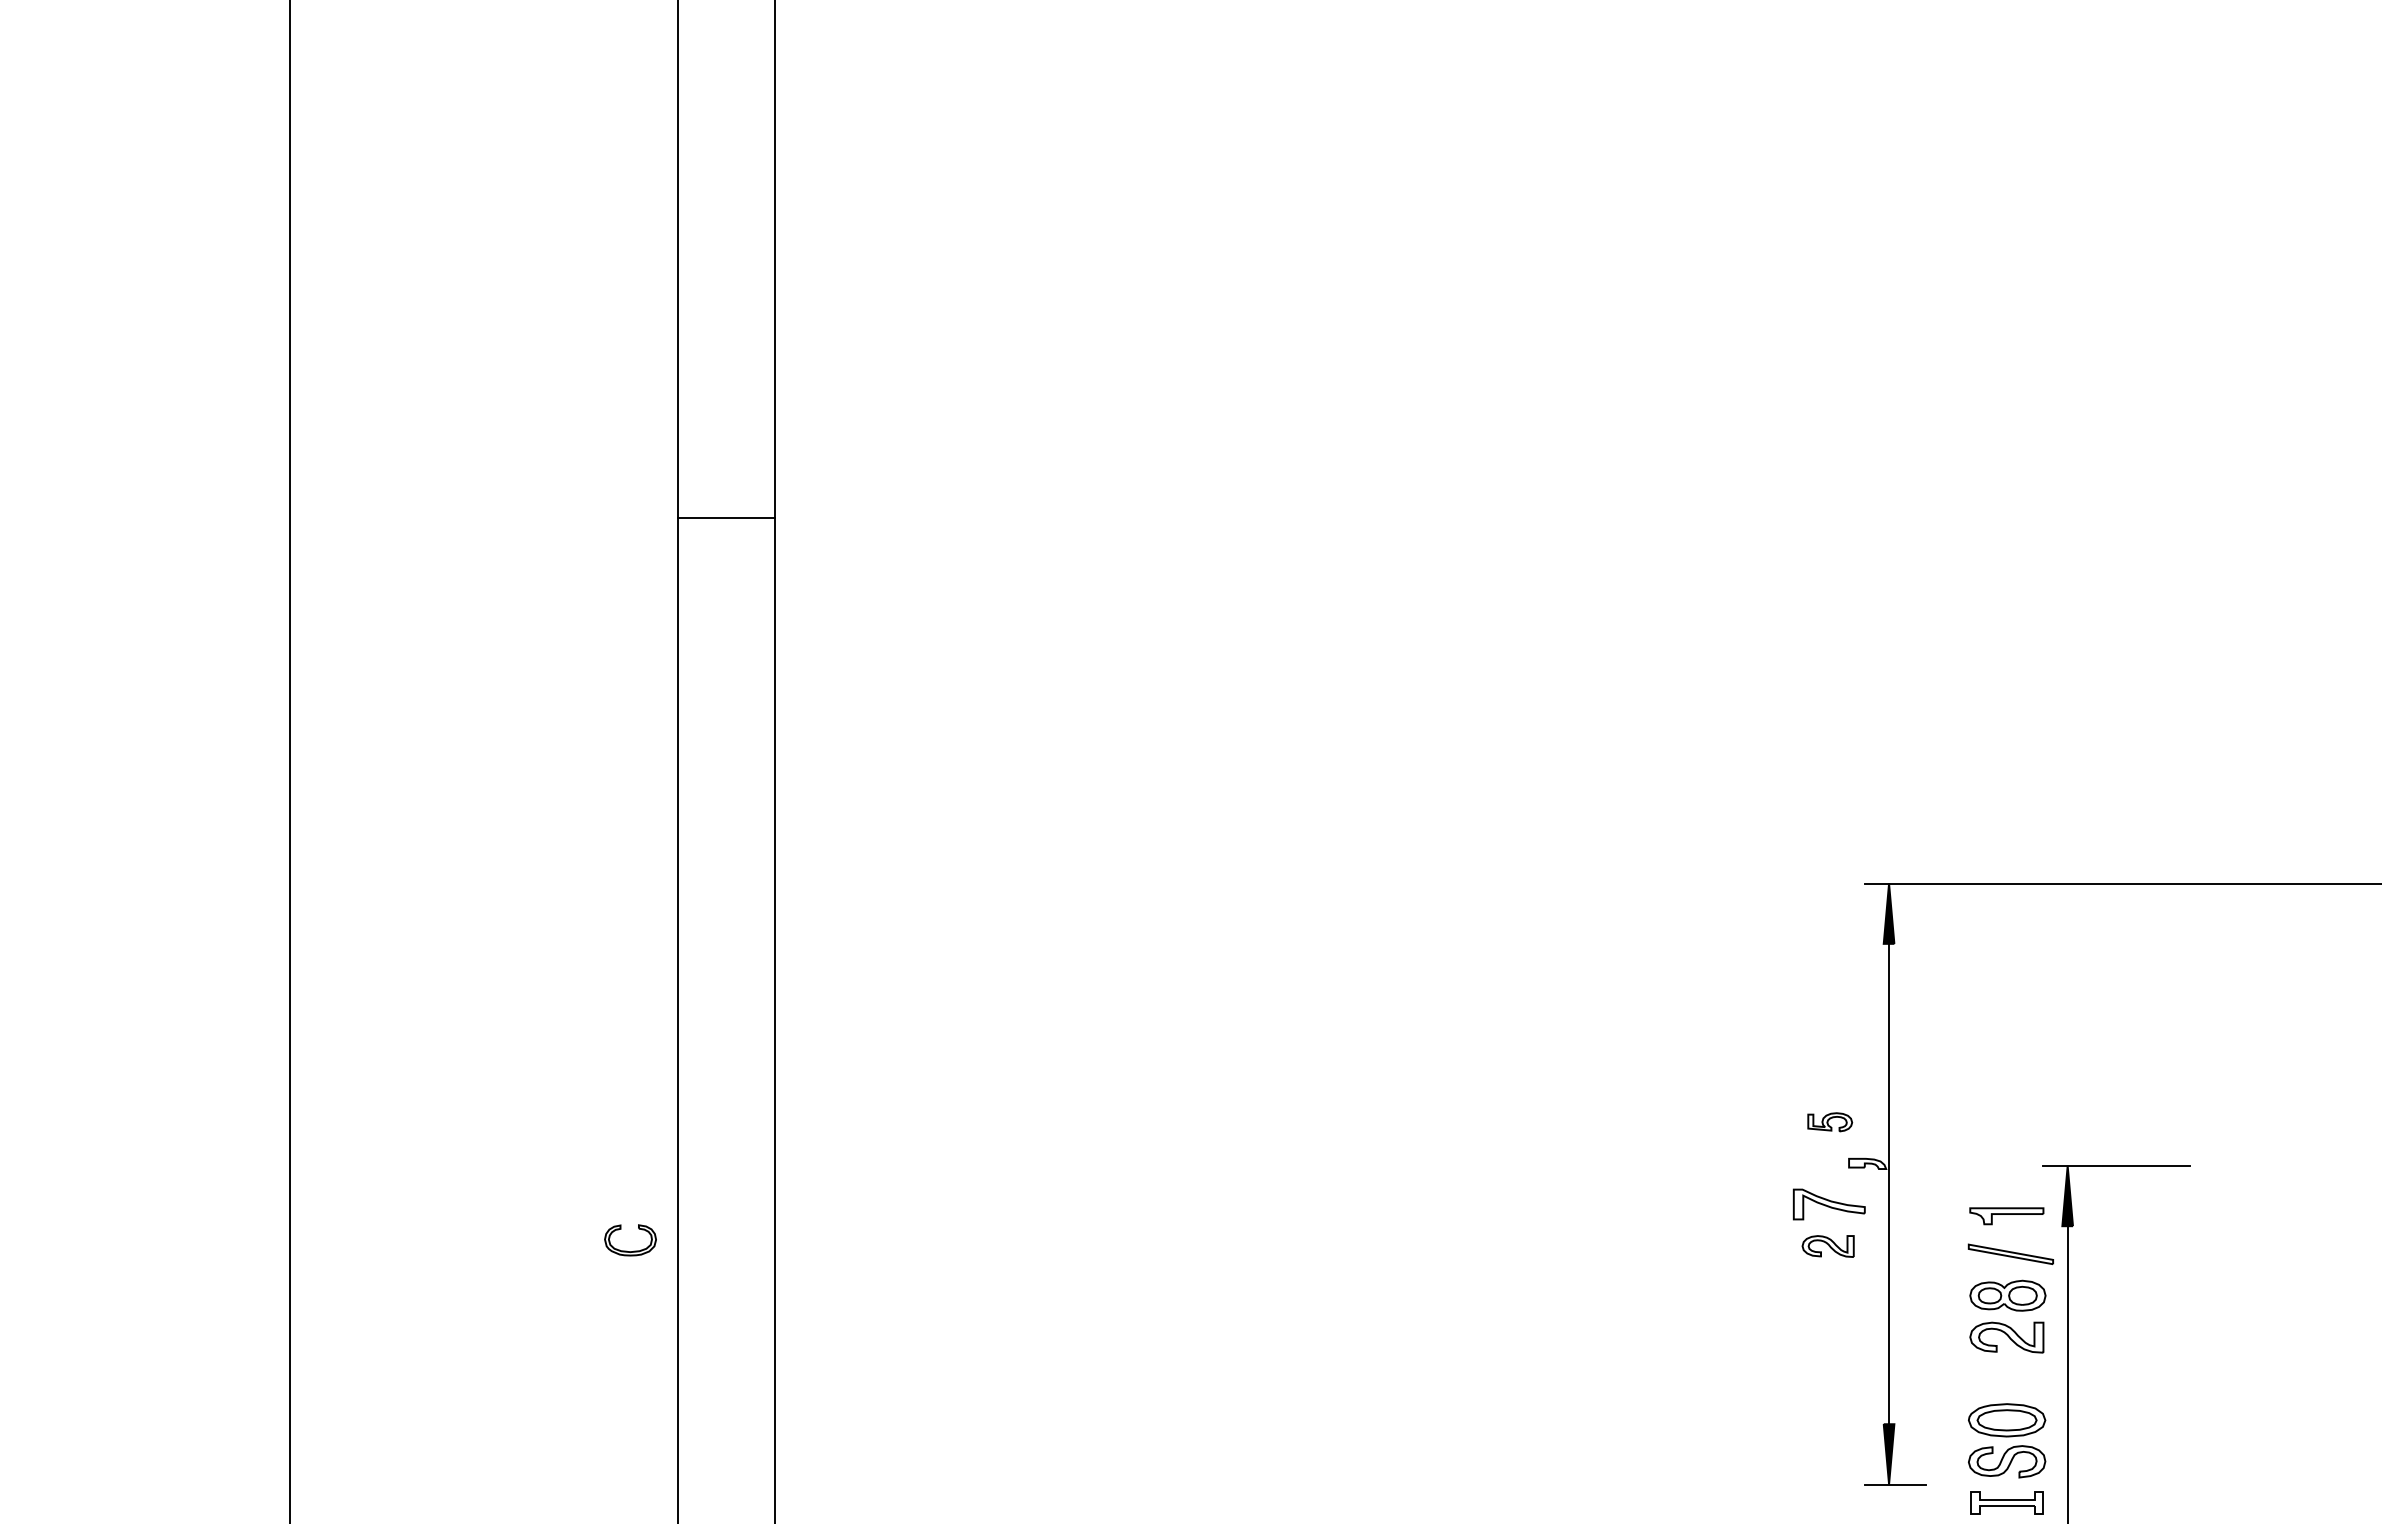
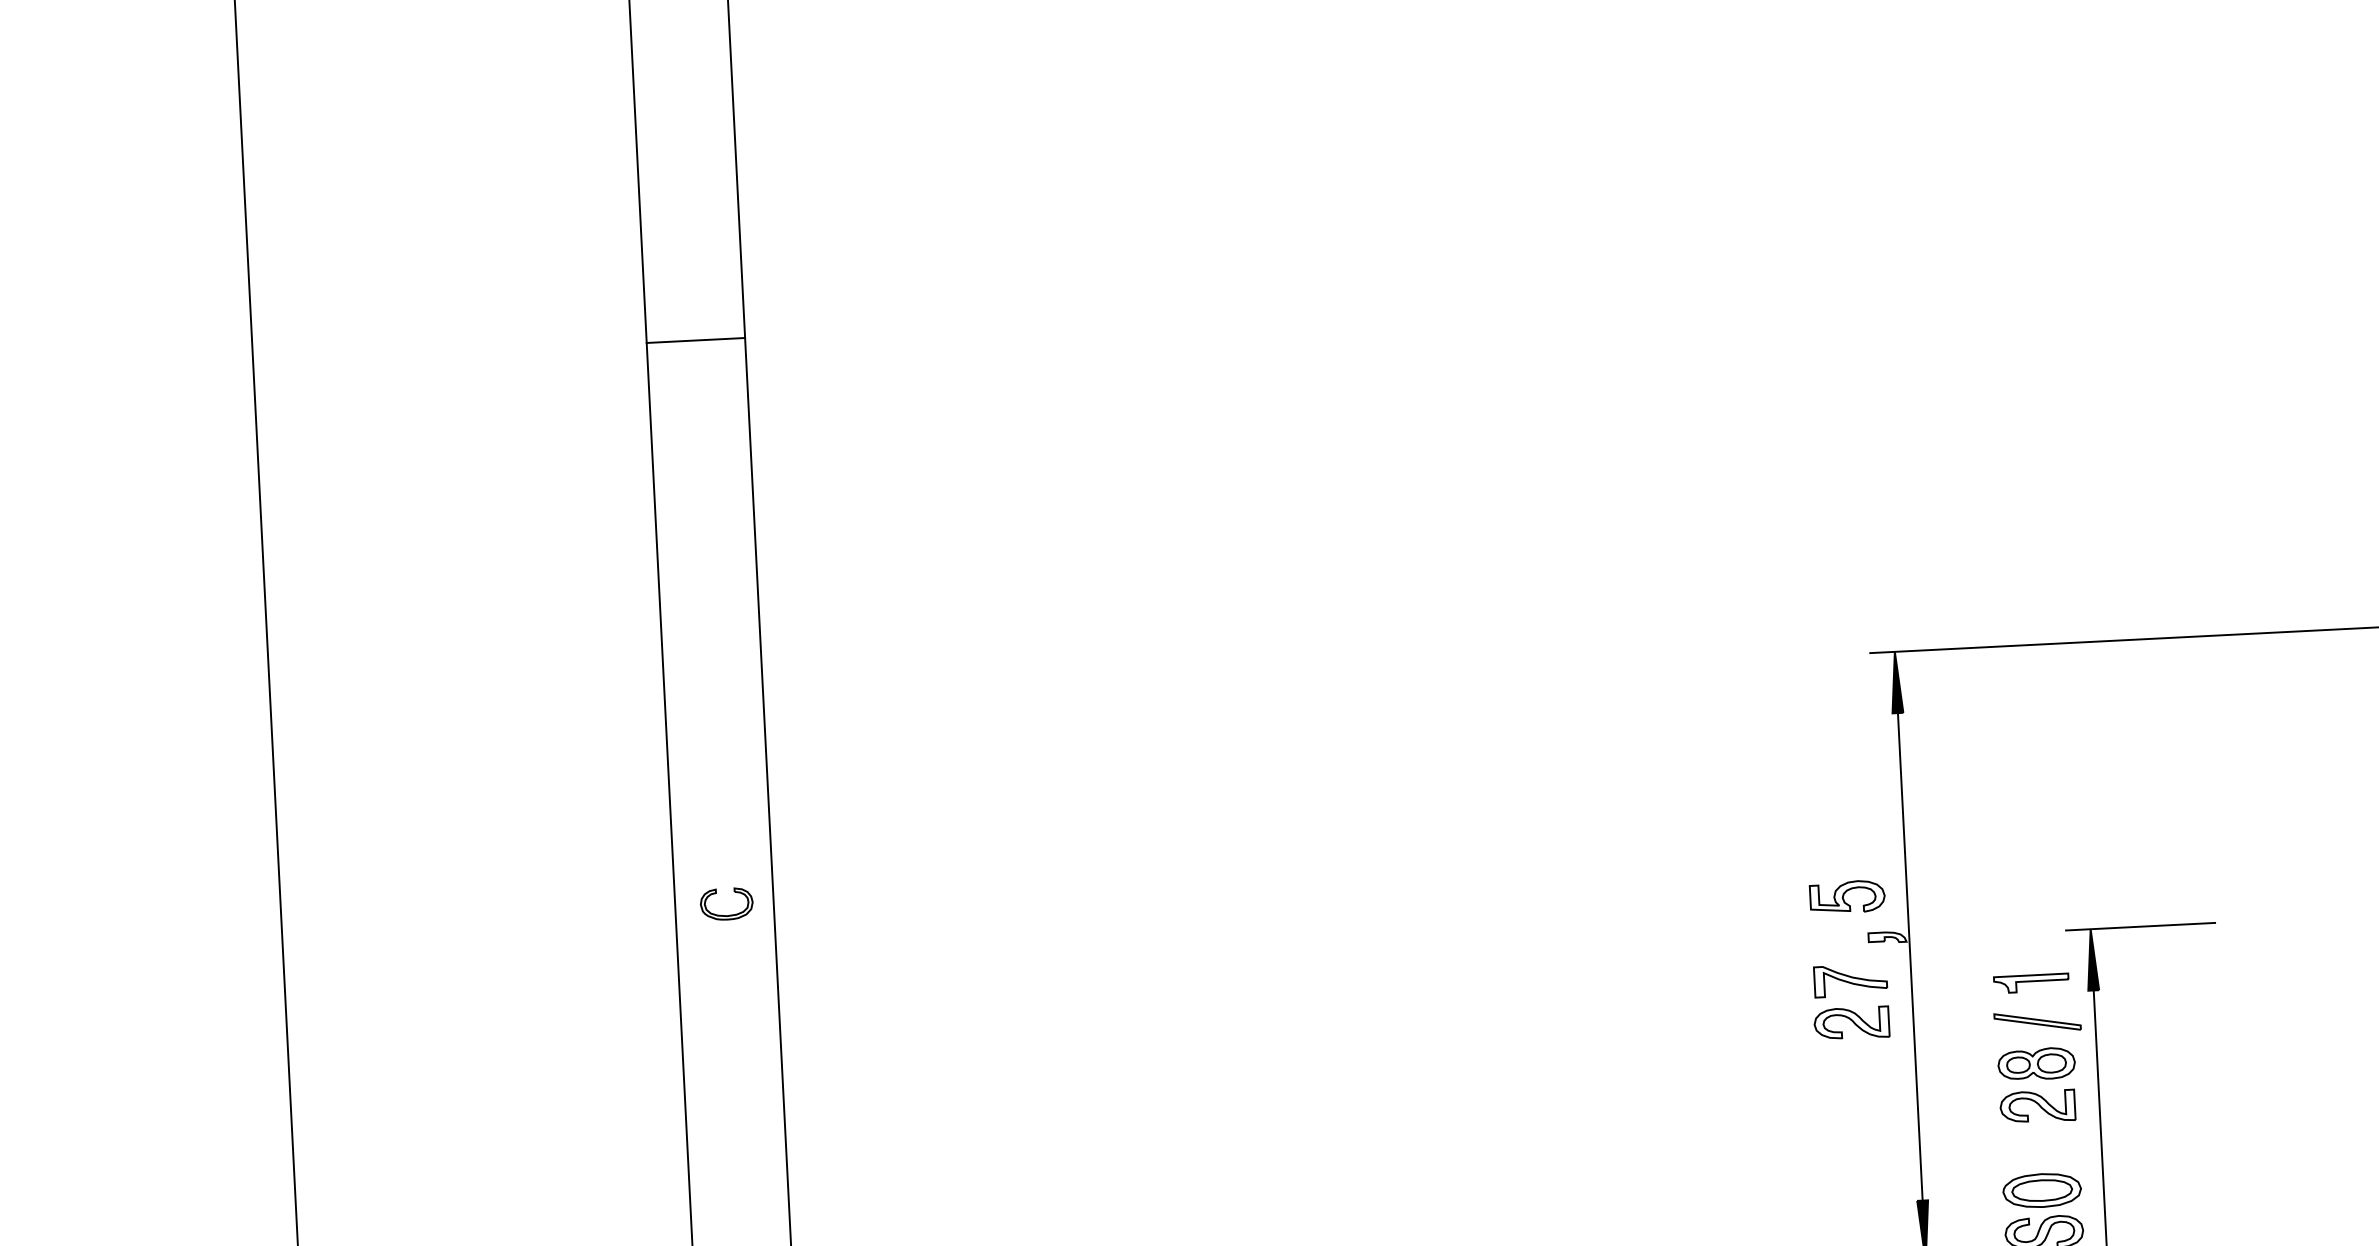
part: (1829, 1122) -> (1846, 897), size x1.67
part: (1827, 1246) -> (1851, 1023), size x1.43
part: (633, 1250) -> (730, 914), moved

